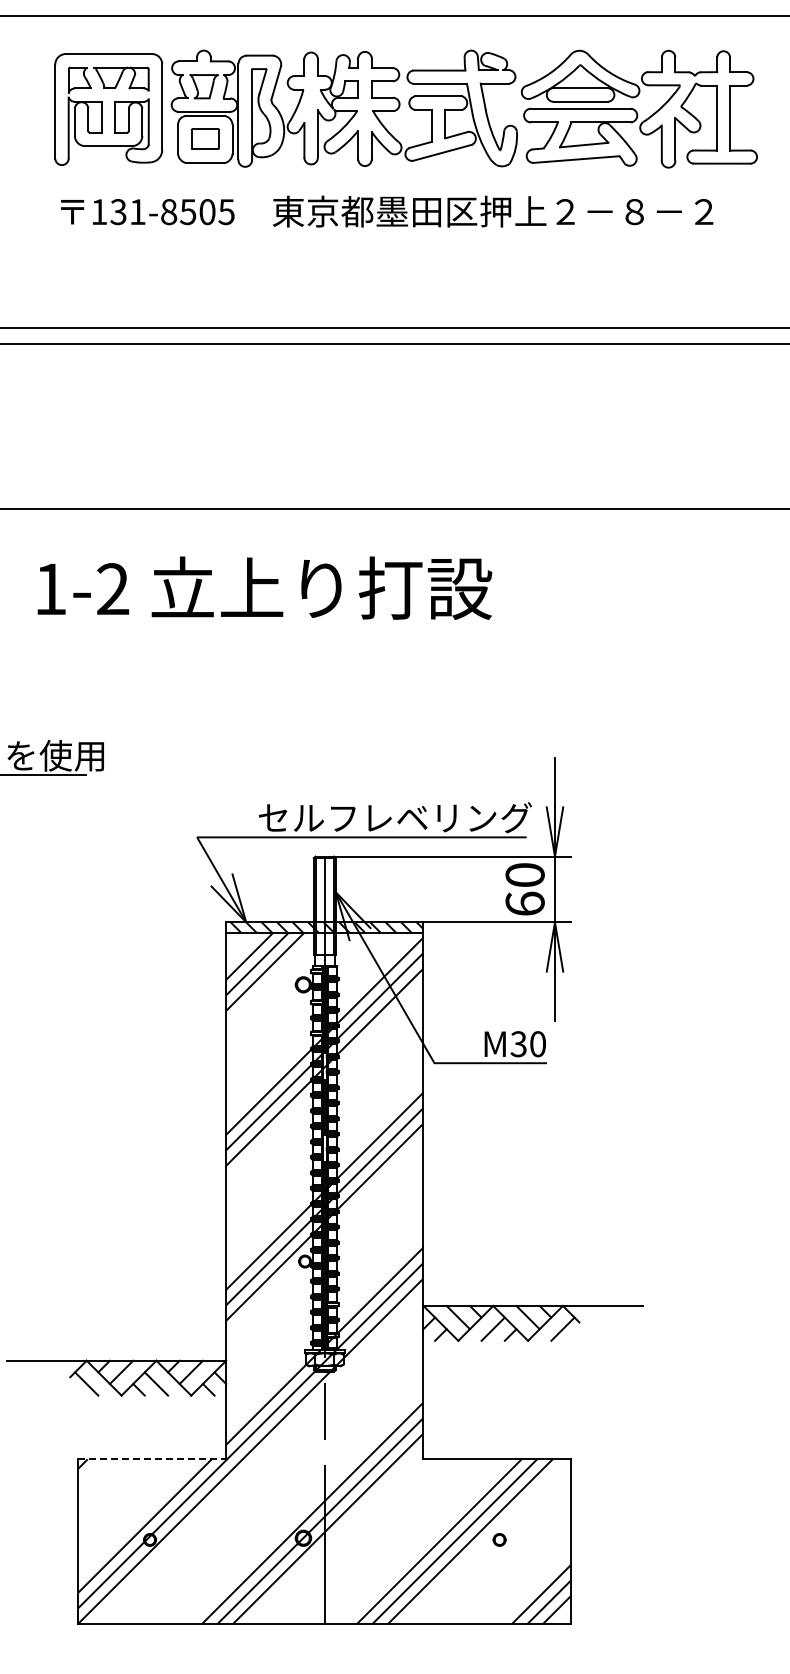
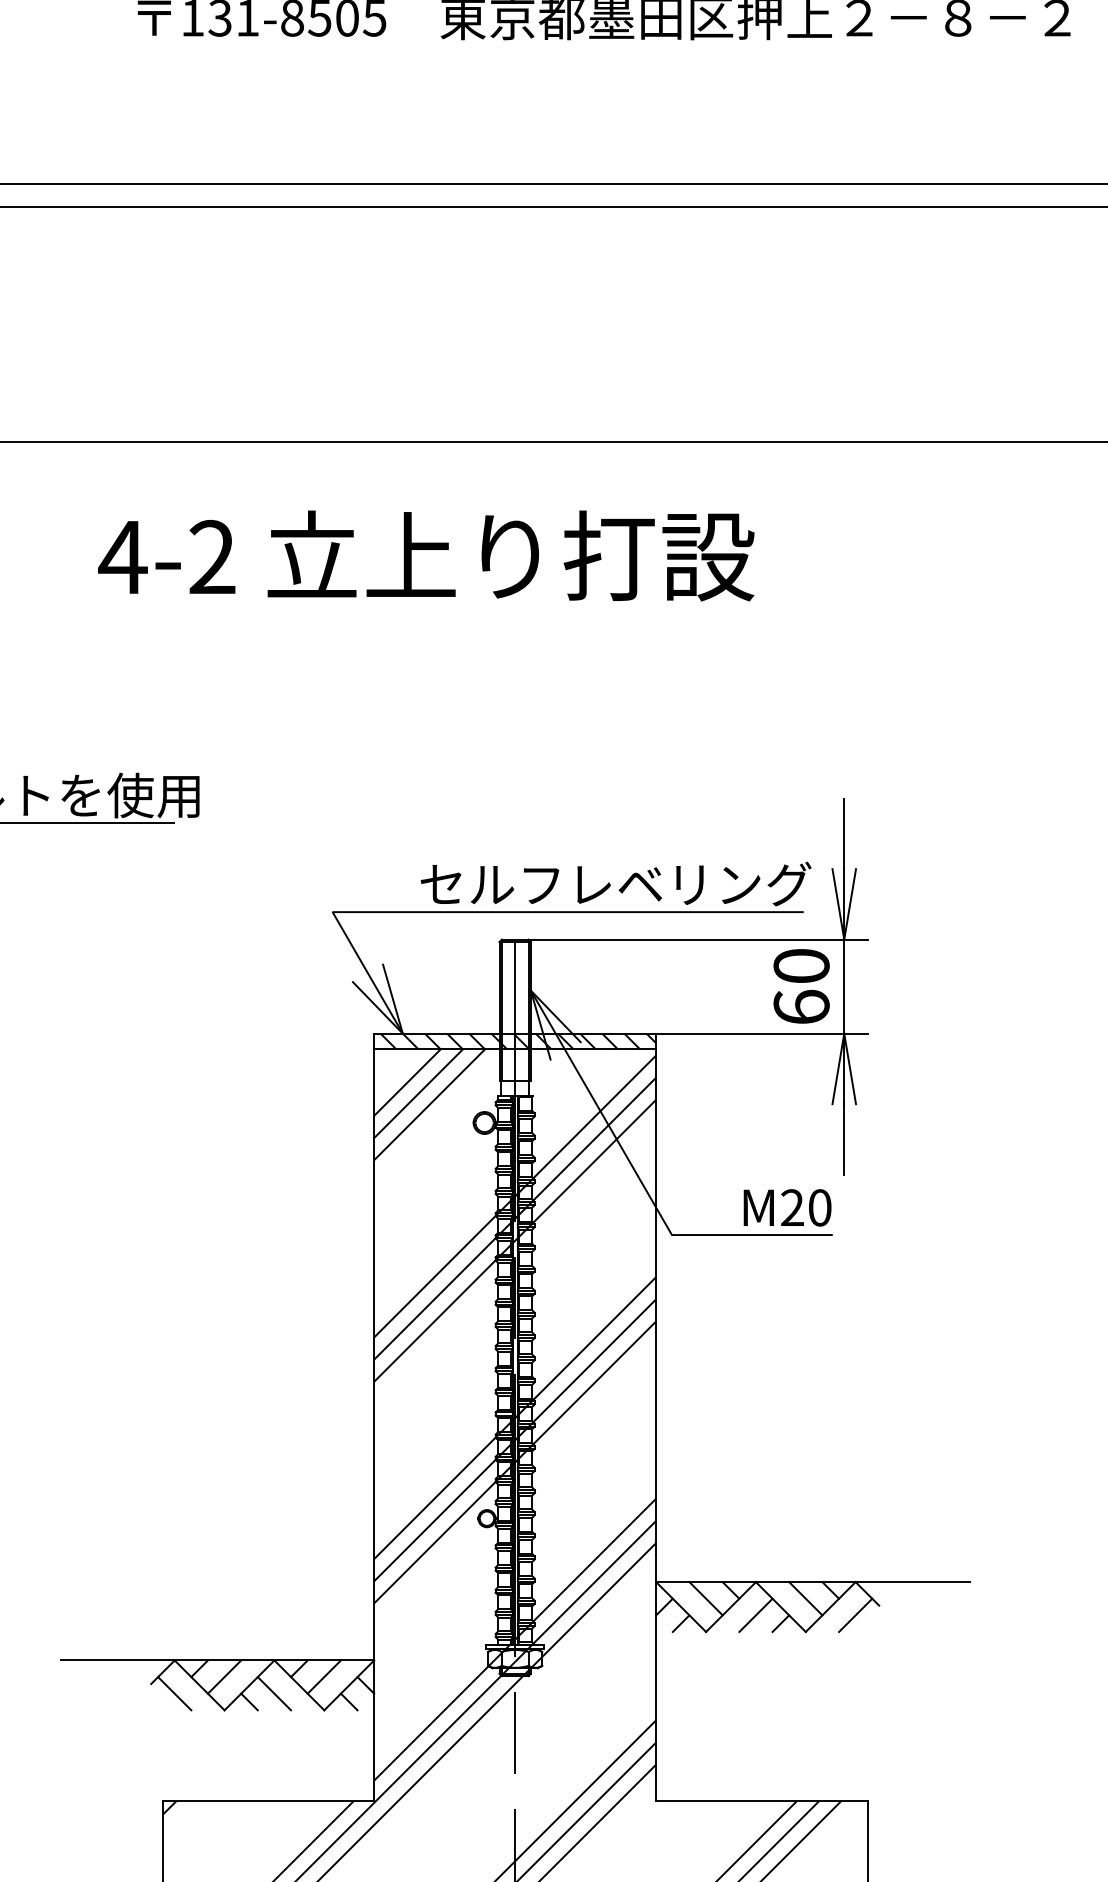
text: (50, 589) -> (122, 557), 1-2 -> 4-2
text: (518, 1044) -> (792, 1208), M30 -> M20
line: (152, 1459) -> (268, 1801), dashed -> solid

